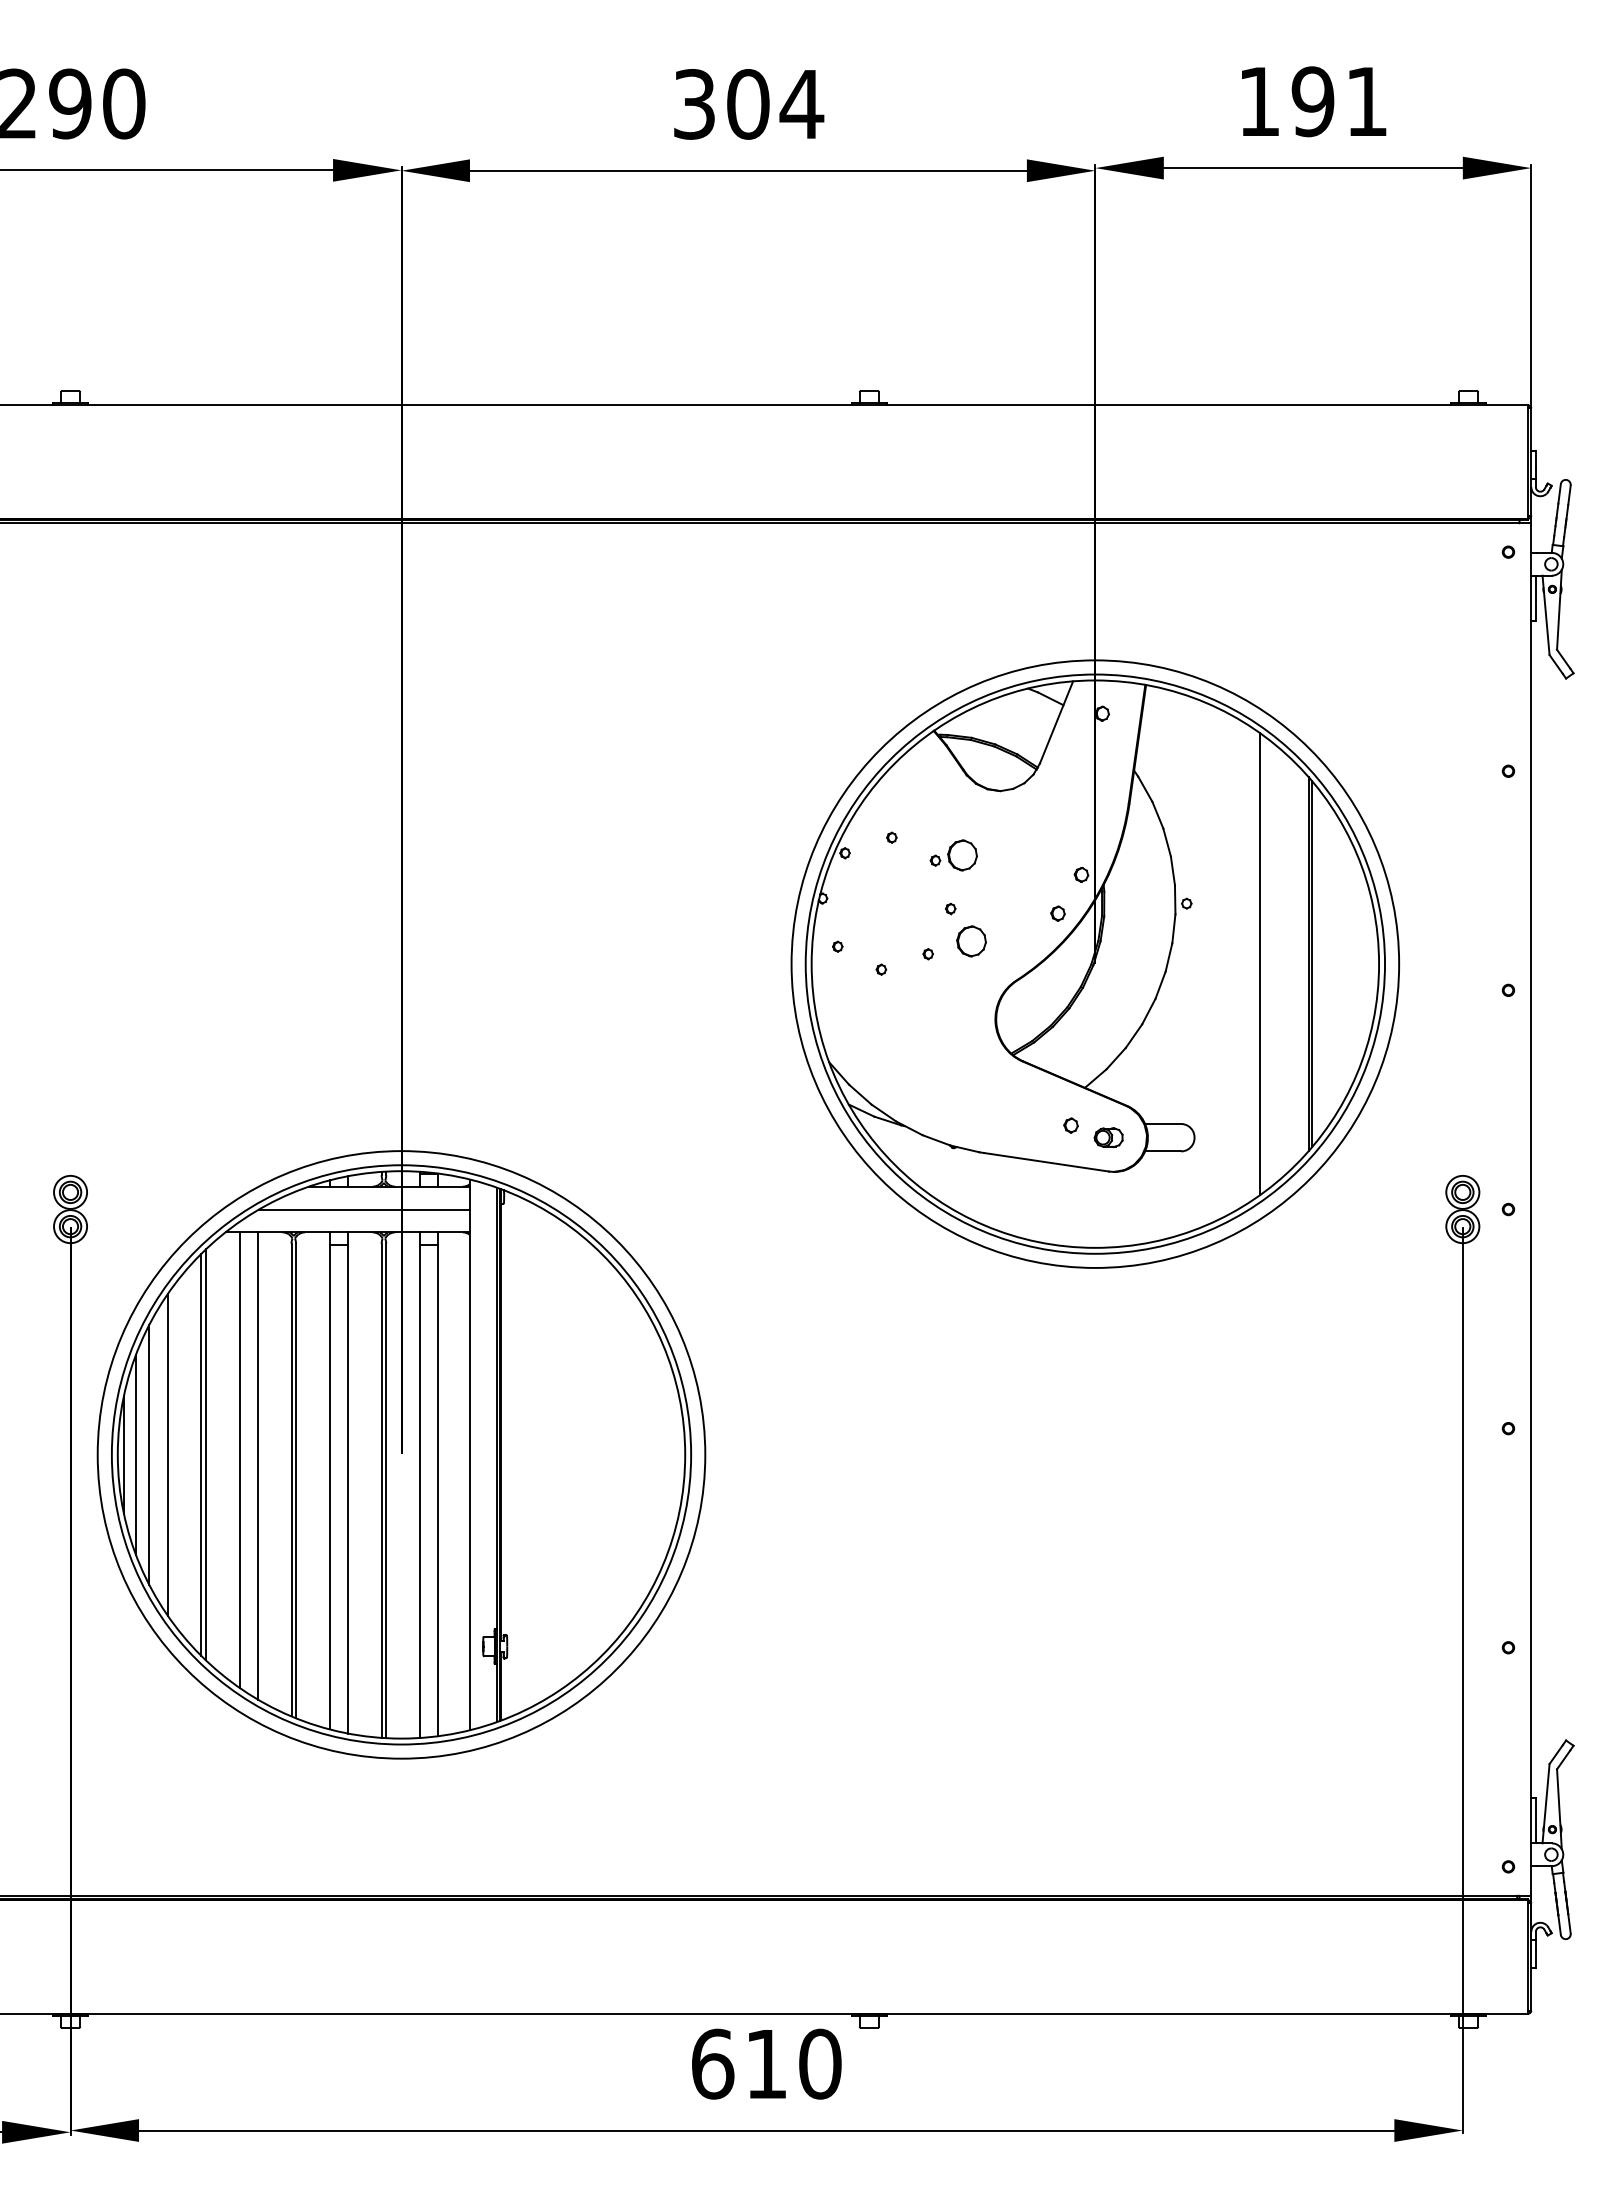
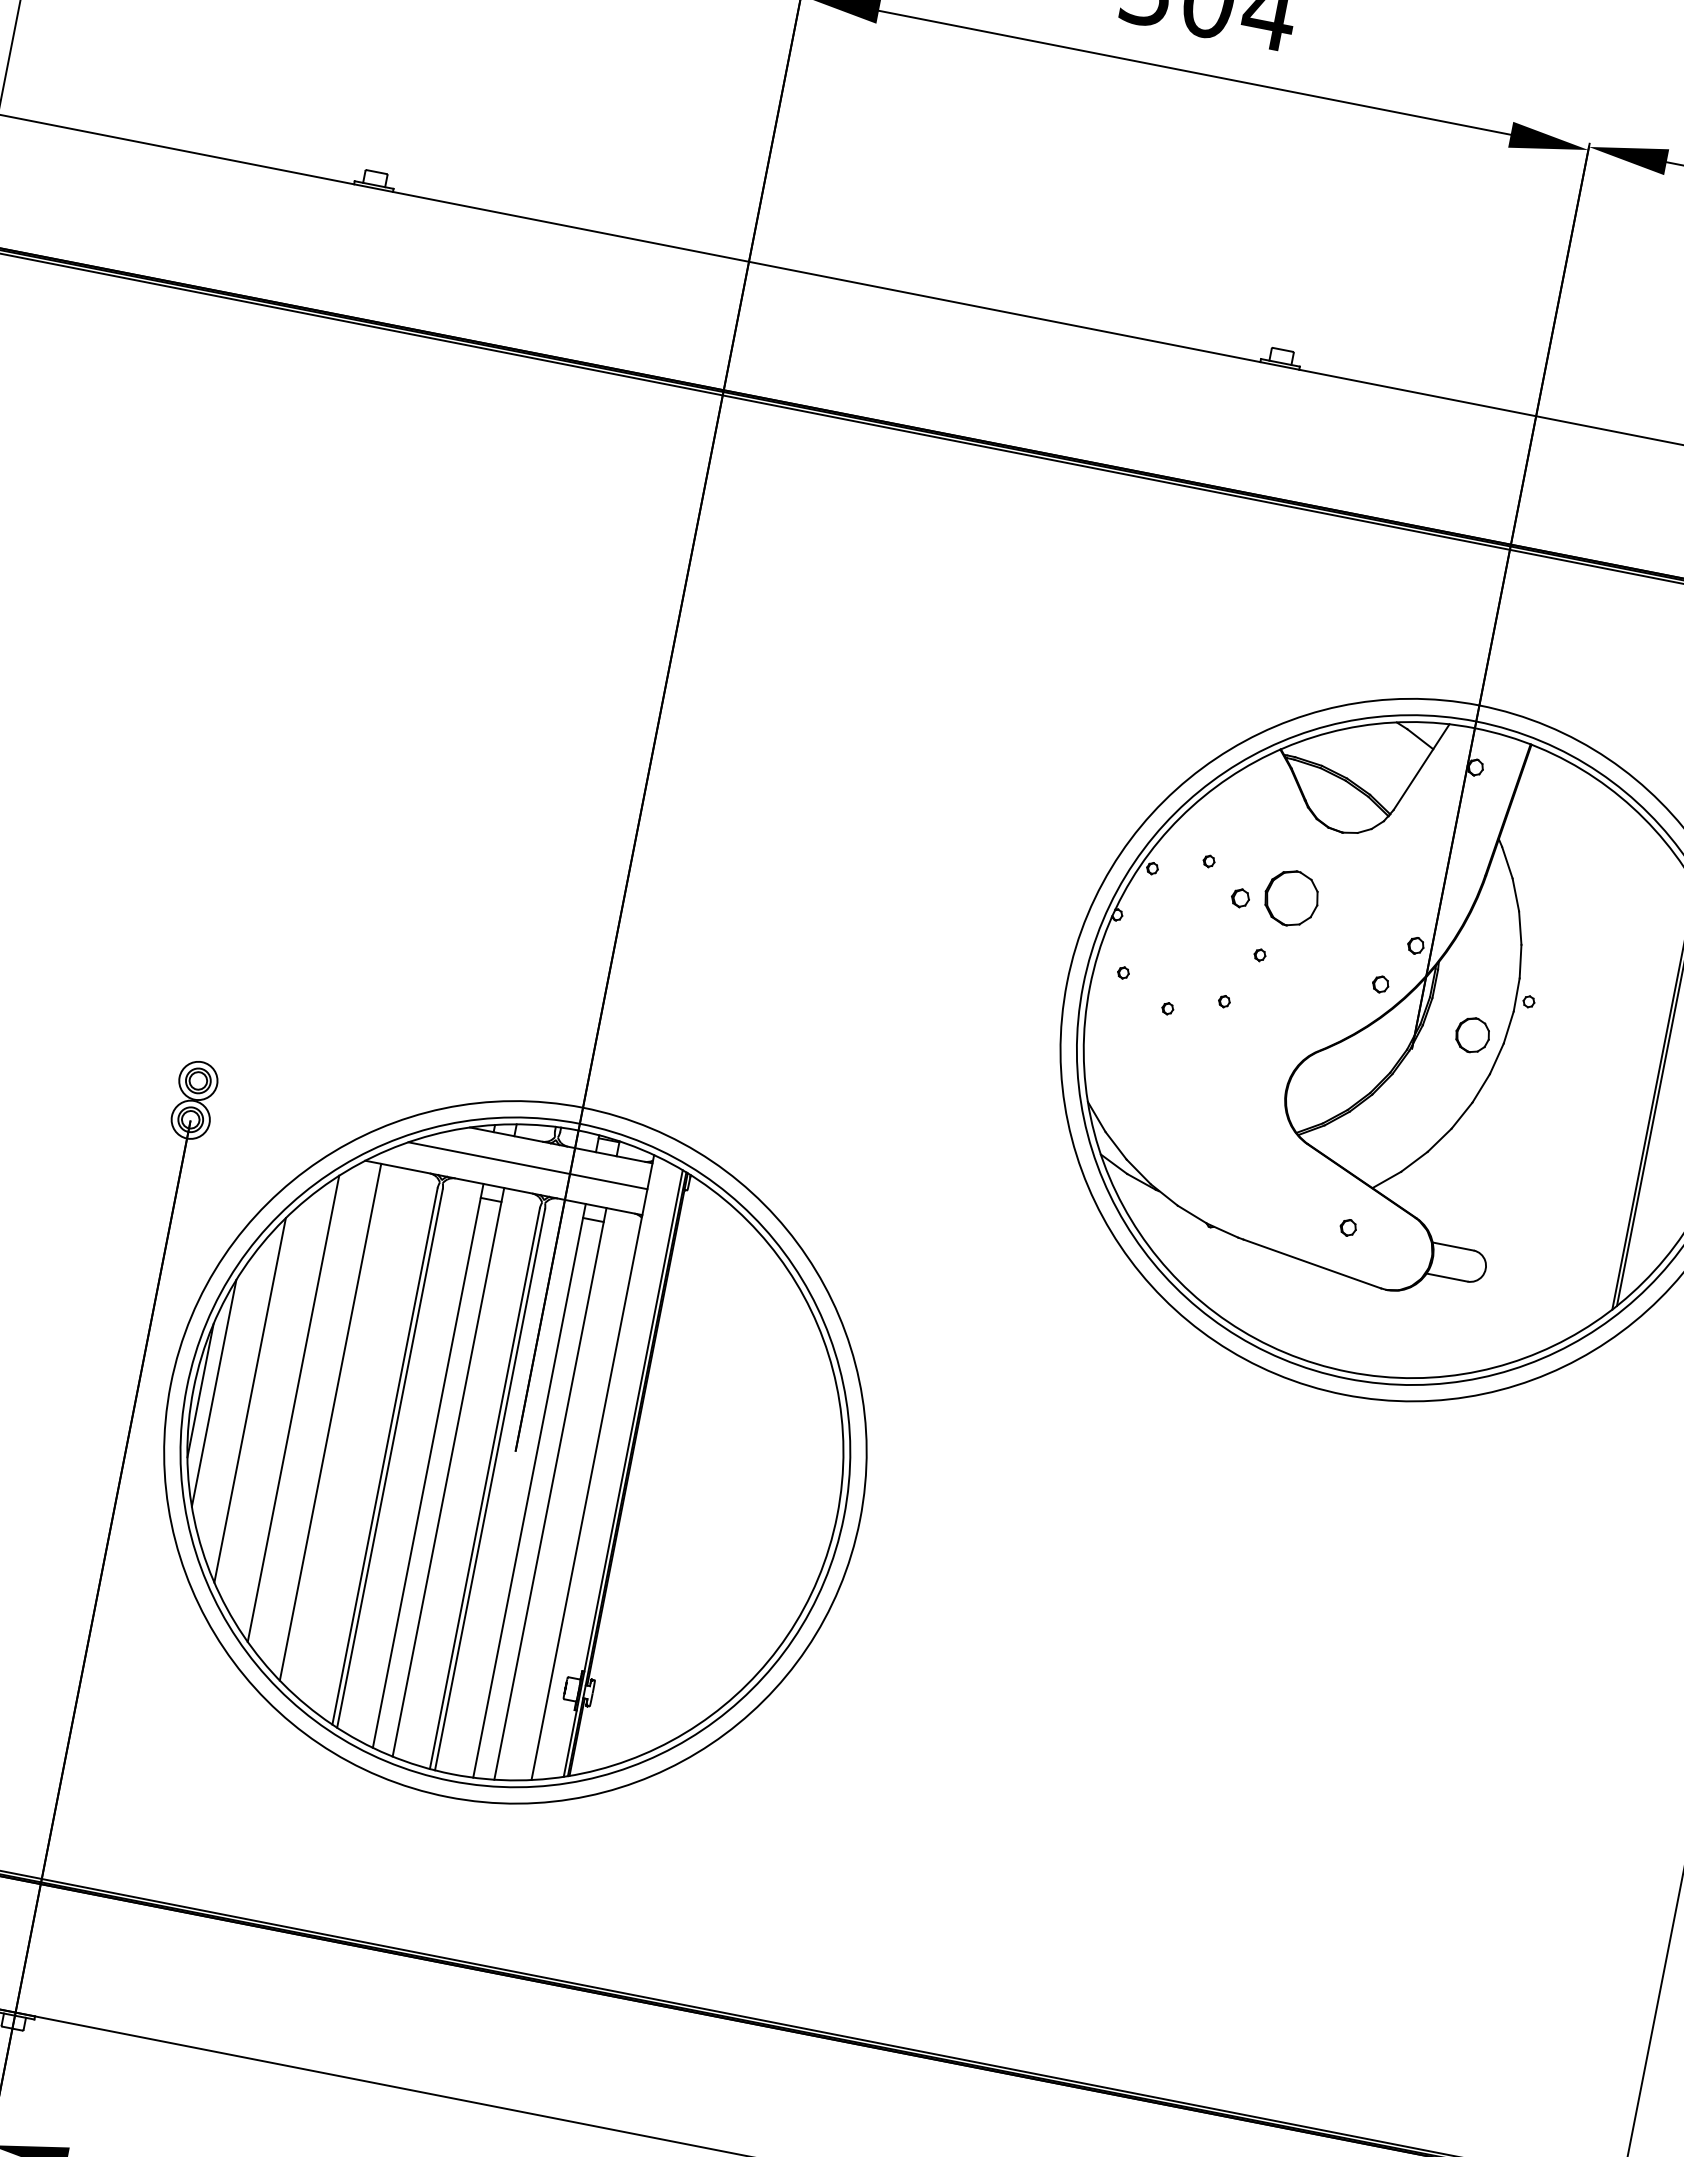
part: (953, 855) -> (1275, 895), size x1.6
part: (971, 941) -> (1472, 1035), moved
line: (1260, 964) -> (1599, 1087), removed
part: (1108, 1137) -> (1388, 1249), removed
line: (149, 1454) -> (229, 1395), removed
line: (201, 1454) -> (288, 1407), removed
line: (257, 1465) -> (349, 1432), removed

